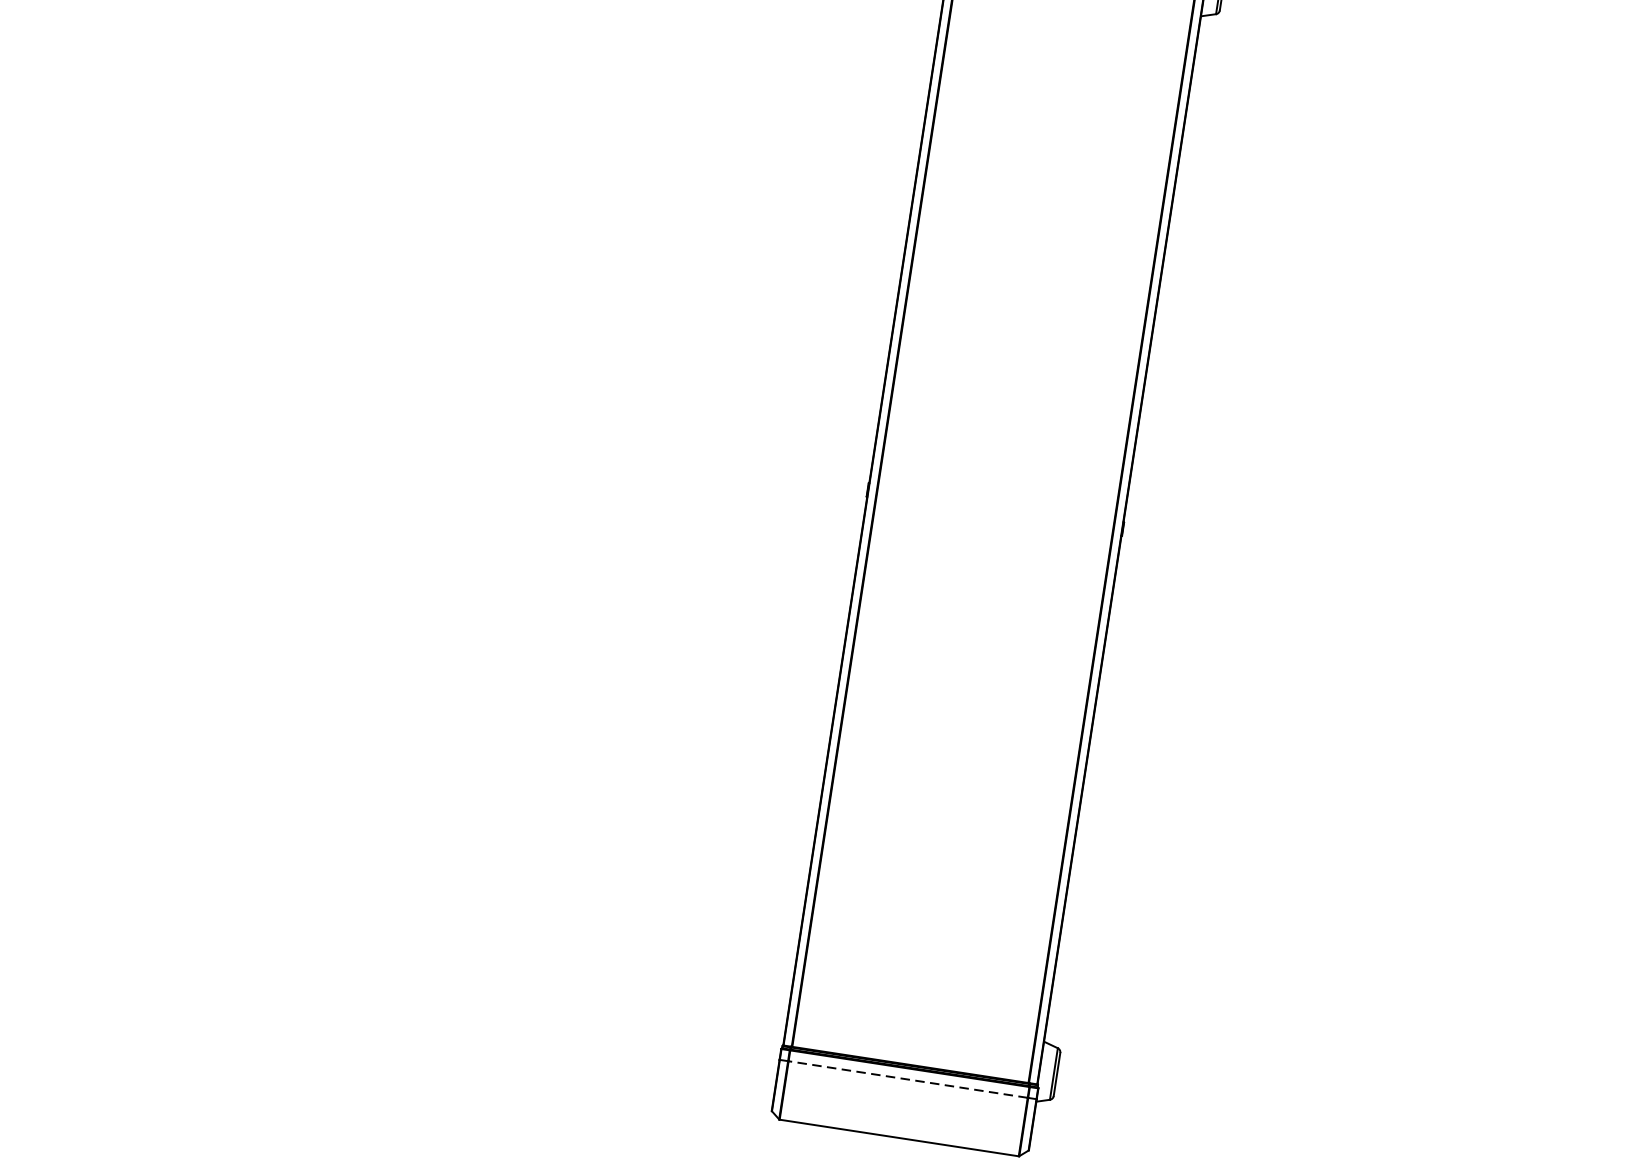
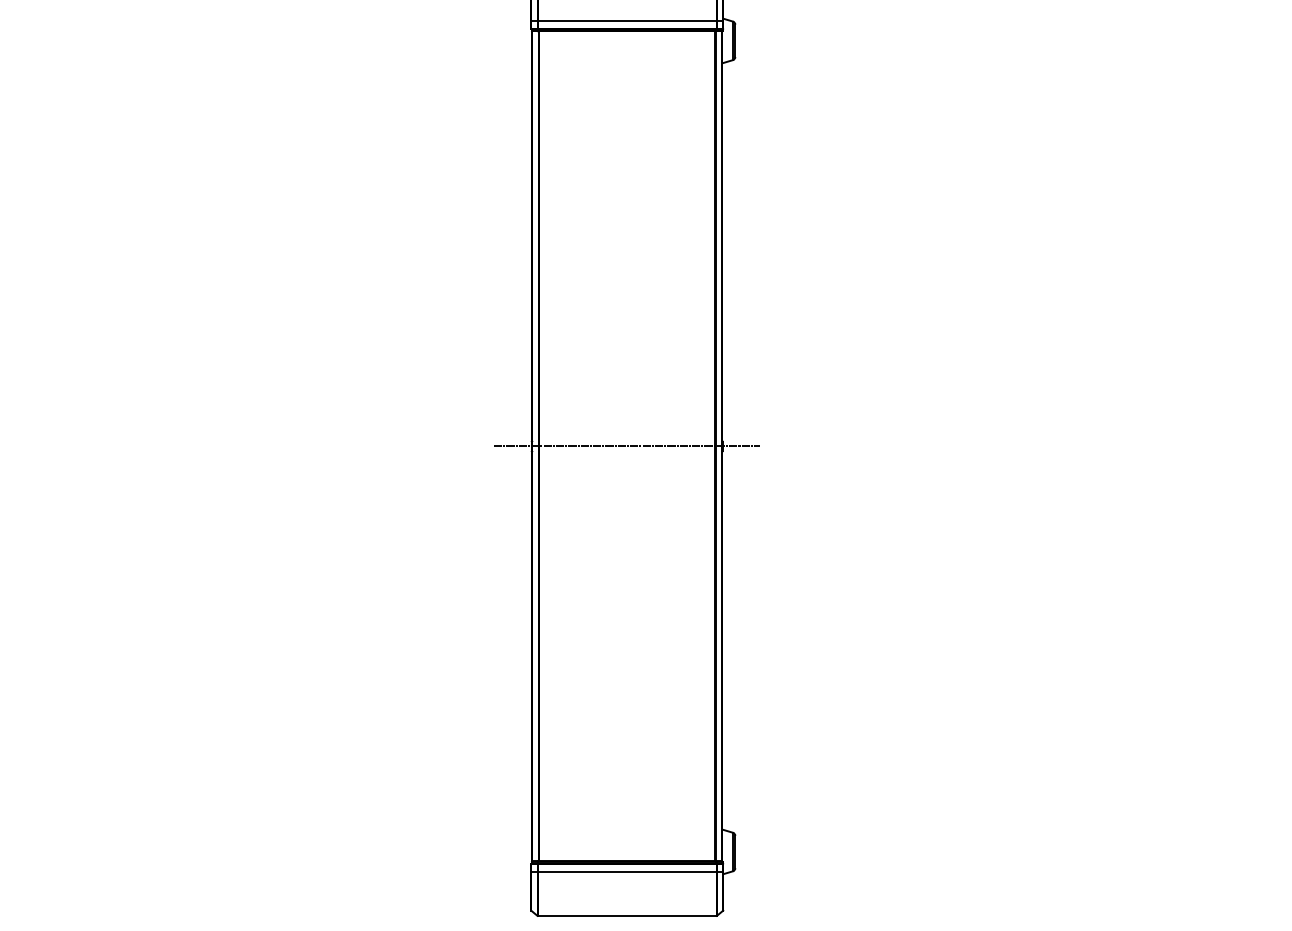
line: (994, 509) -> (626, 446), added
line: (907, 1079) -> (626, 872), dashed -> solid

